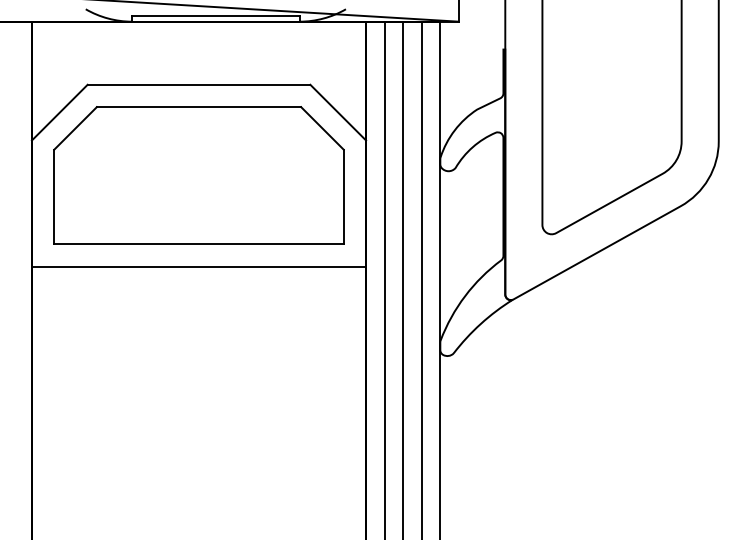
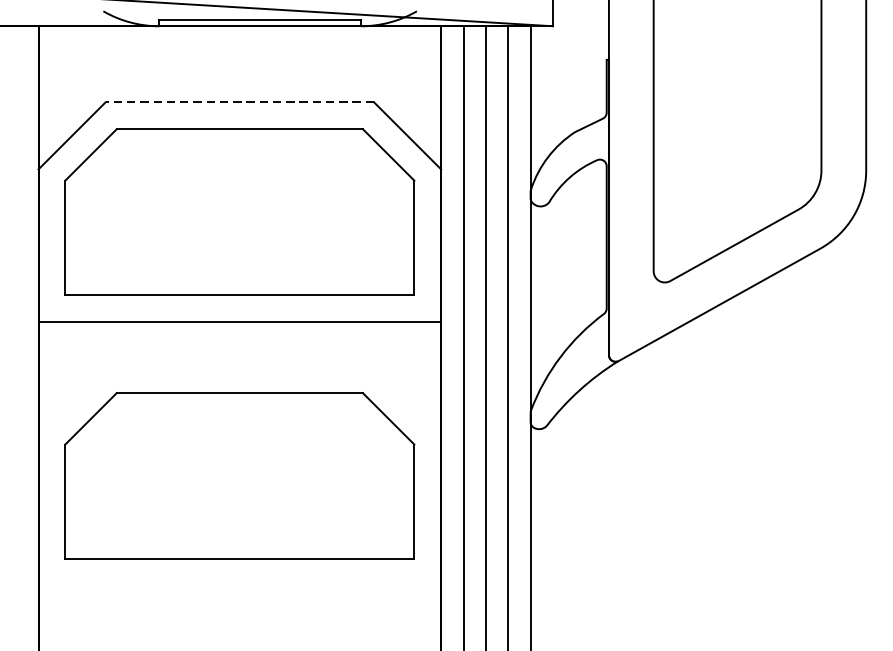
line: (198, 84) -> (239, 101), solid -> dashed
part: (198, 394) -> (239, 475), added

